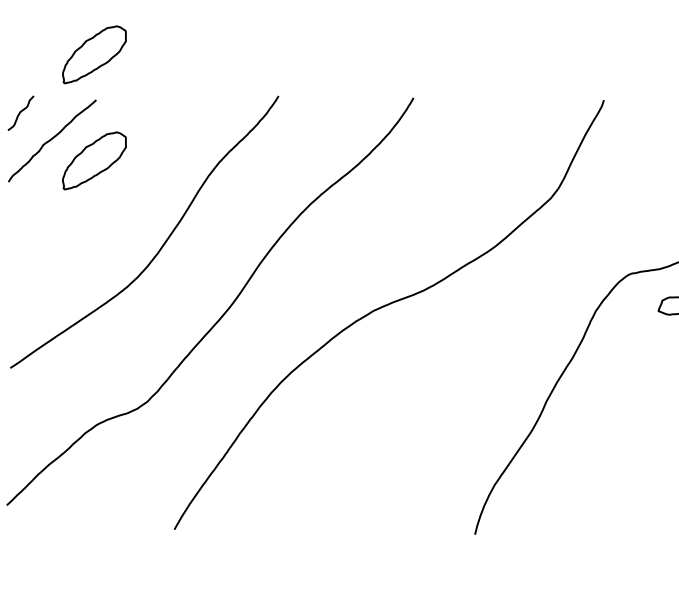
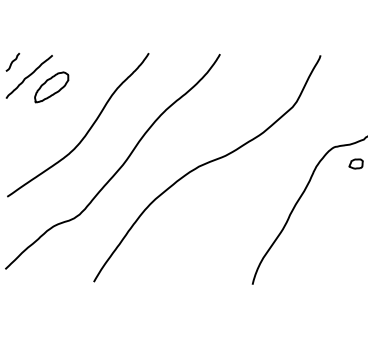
part: (94, 54) -> (51, 31), removed

